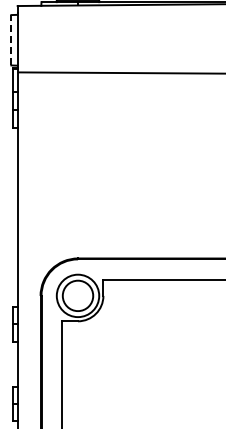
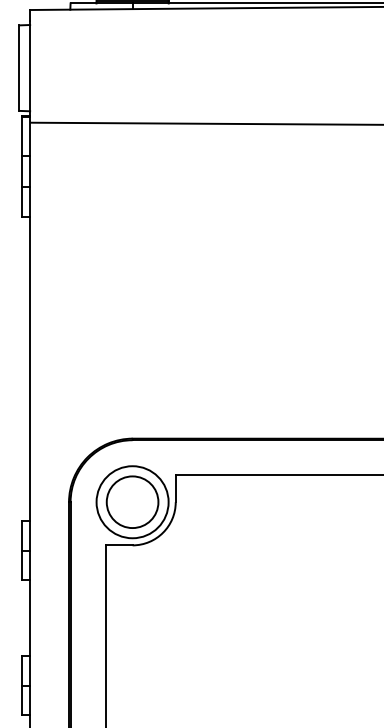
line: (11, 39) -> (19, 66), dashed -> solid

